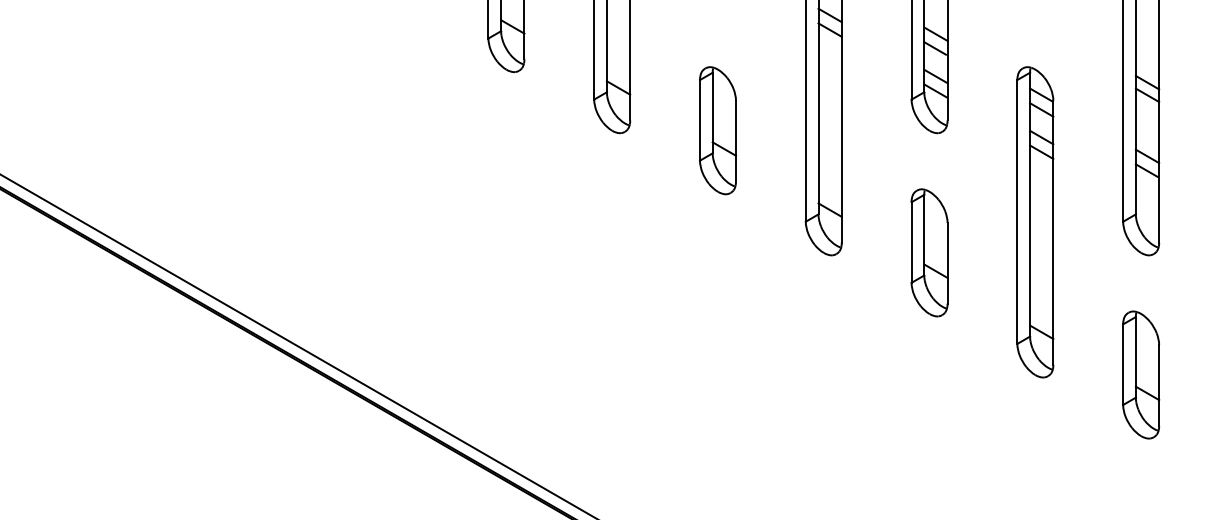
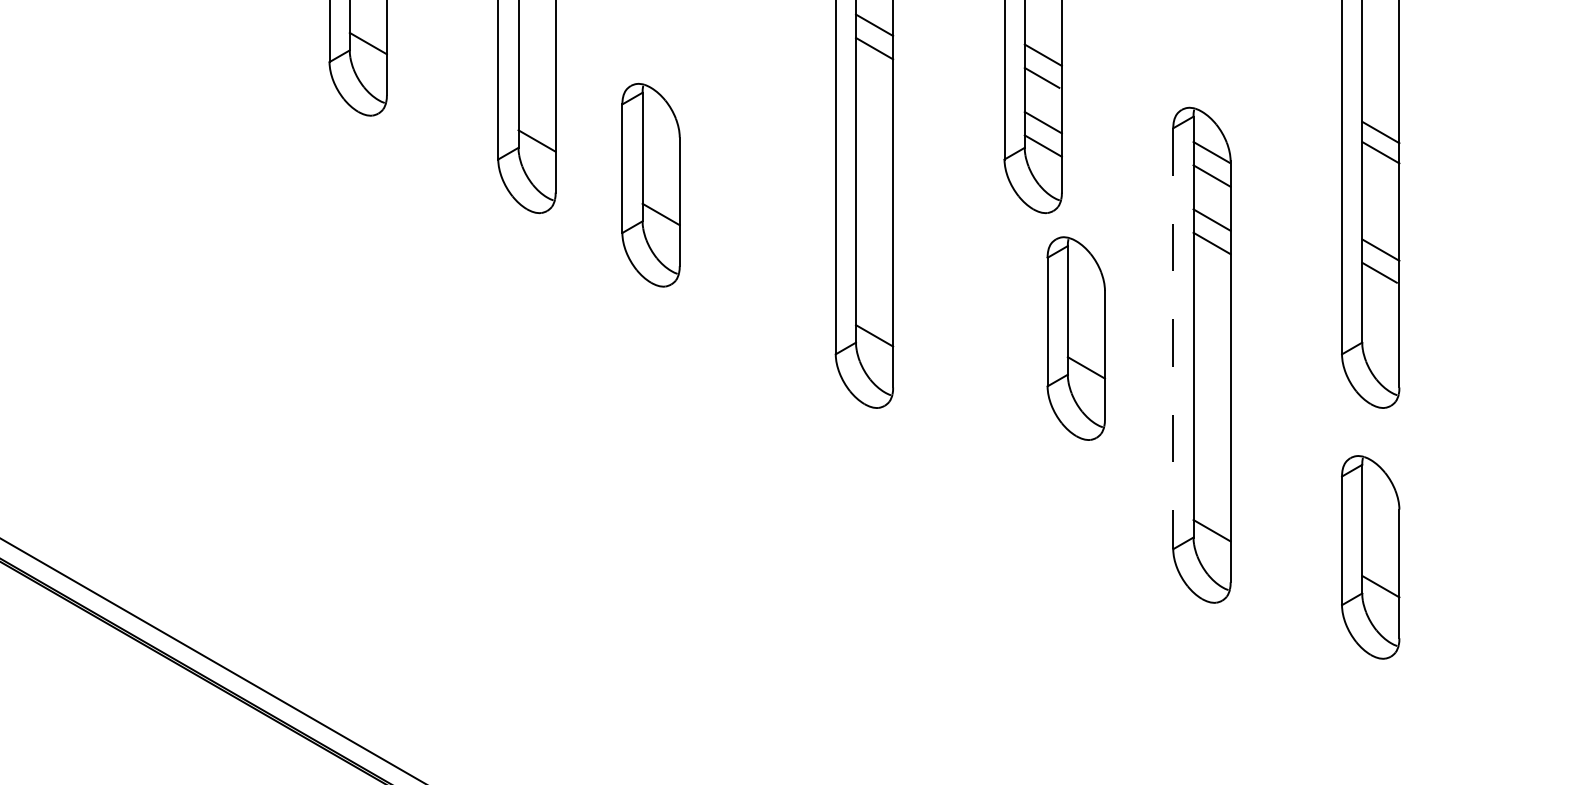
part: (718, 130) -> (651, 184), moved
line: (1017, 211) -> (1173, 338), solid -> dashed
part: (929, 252) -> (1076, 338), moved
part: (1141, 374) -> (1371, 556), moved

